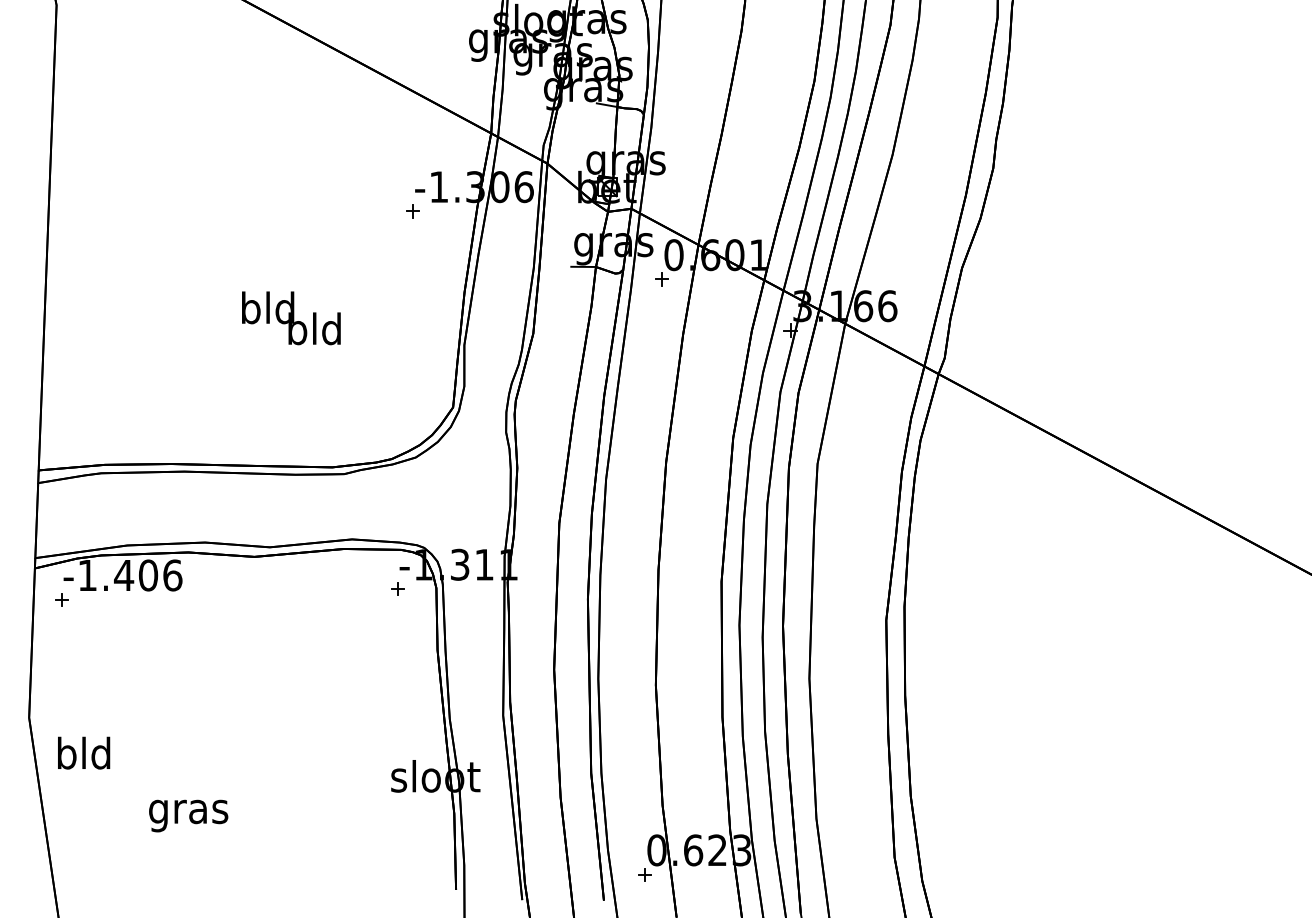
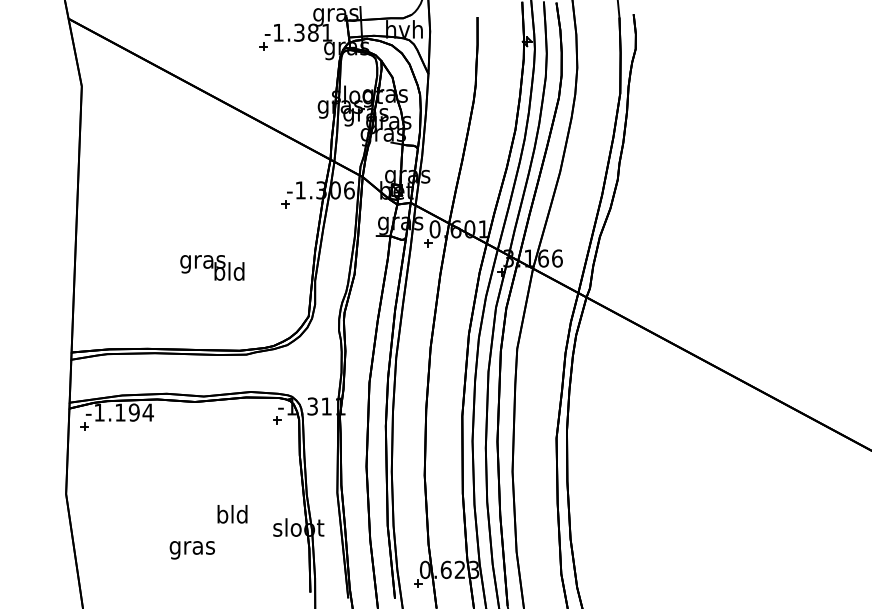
text: (267, 311) -> (202, 261), bld -> gras
text: (146, 575) -> (133, 412), -1.406 -> -1.194
text: (83, 753) -> (232, 514), moved
text: (187, 816) -> (191, 550), moved

